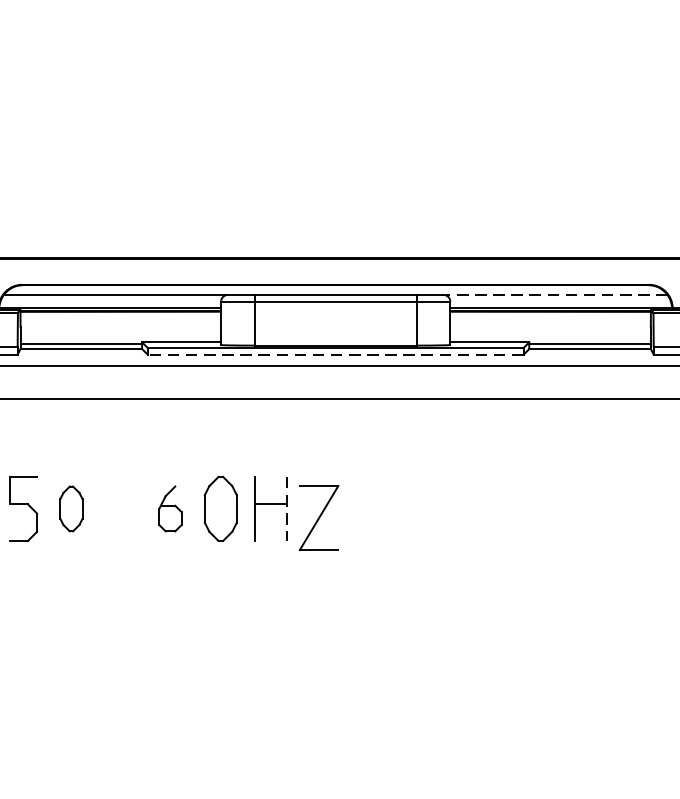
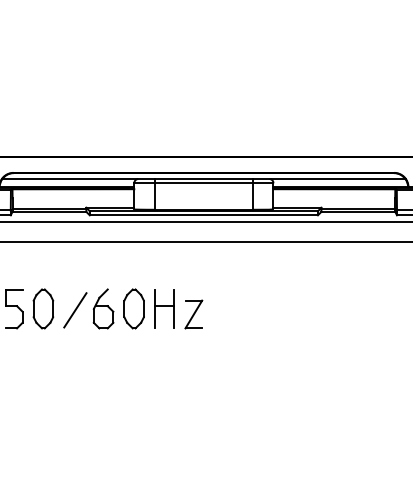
line: (555, 295) -> (337, 179), dashed -> solid
line: (335, 355) -> (203, 215), dashed -> solid
part: (71, 508) -> (43, 308), size x1.43
part: (170, 508) -> (103, 308), size x1.43
line: (287, 509) -> (174, 309), dashed -> solid
line: (124, 511) -> (75, 310), added
part: (318, 518) -> (193, 314), size x0.71

